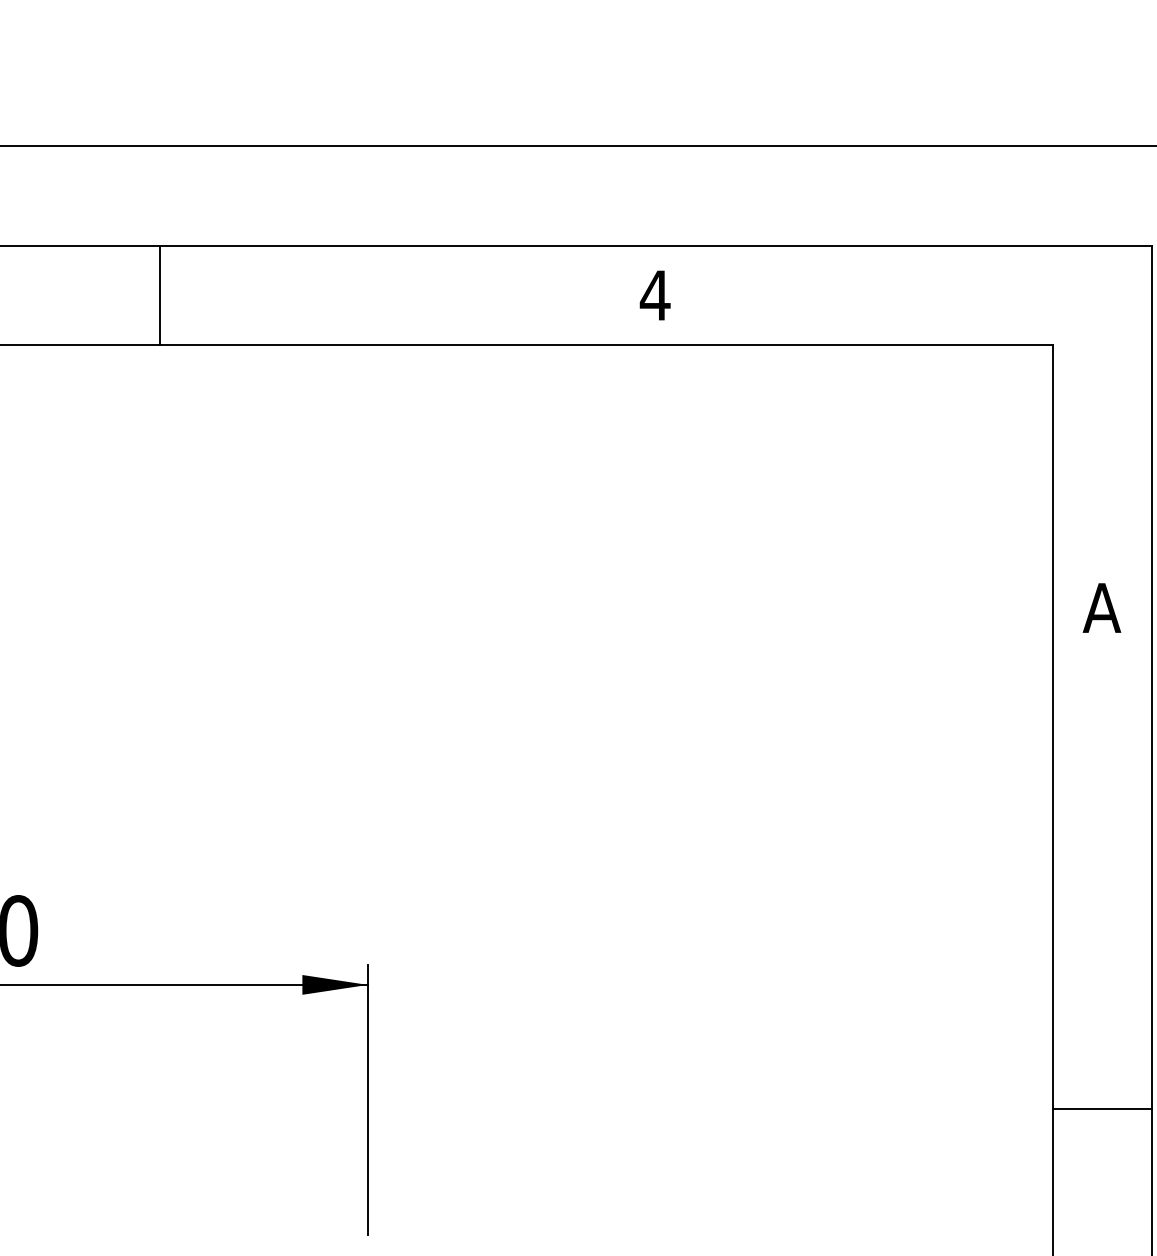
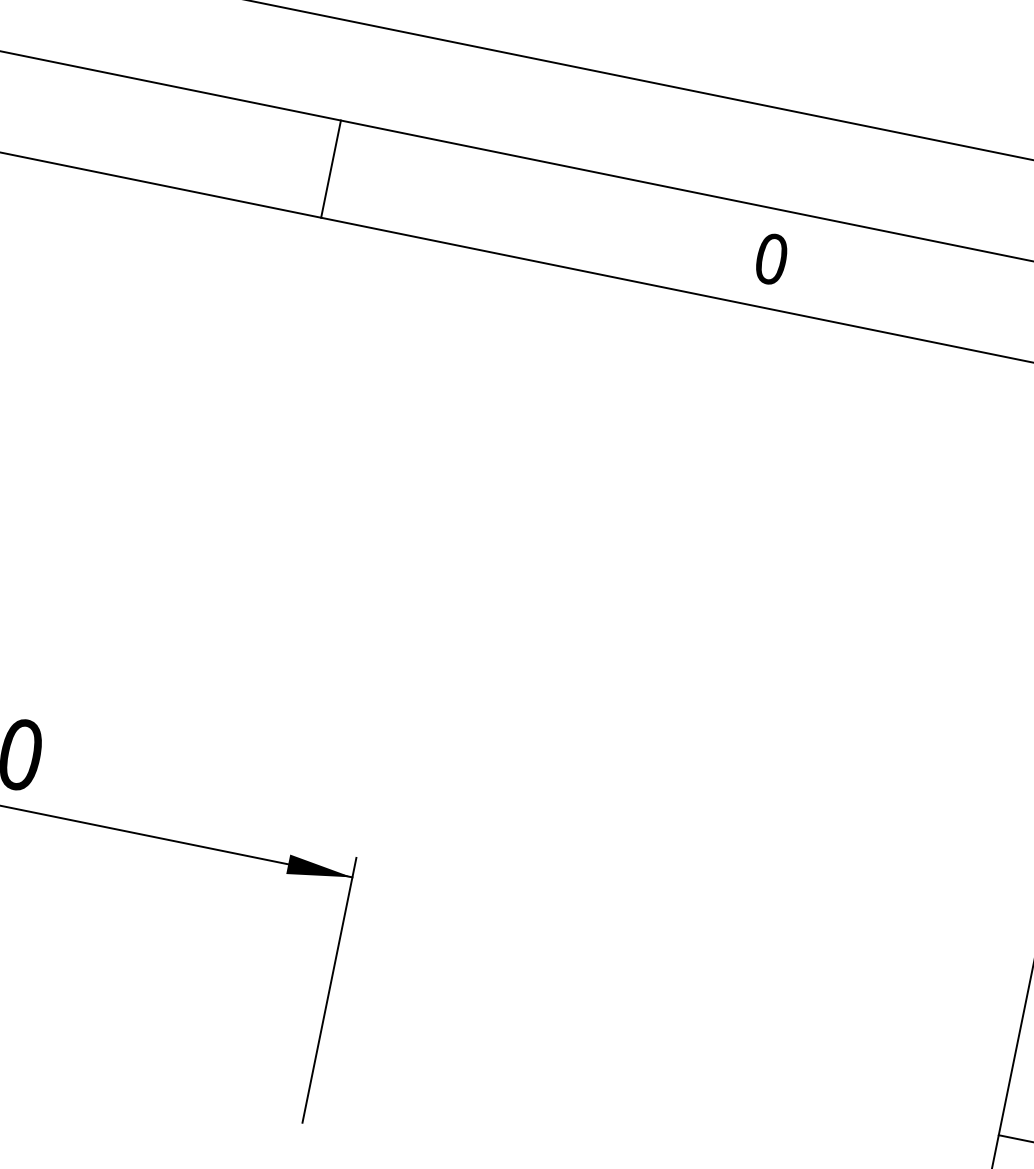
line: (159, 294) -> (330, 168), moved
text: (654, 295) -> (770, 258), 4 -> 0

